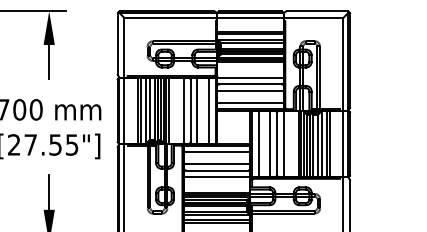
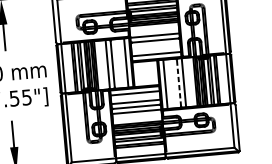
line: (250, 90) -> (155, 45), removed
line: (197, 110) -> (117, 63), removed
line: (270, 143) -> (174, 83), removed
line: (277, 144) -> (179, 83), solid -> dashed

